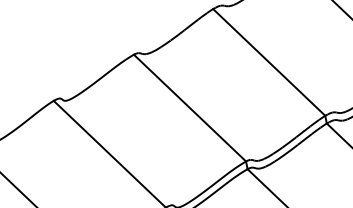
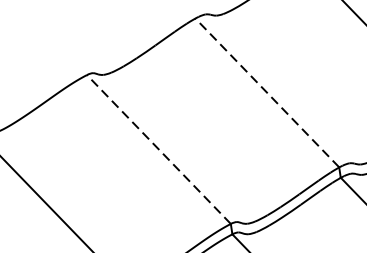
line: (268, 62) -> (266, 92), solid -> dashed
line: (189, 107) -> (158, 148), solid -> dashed

